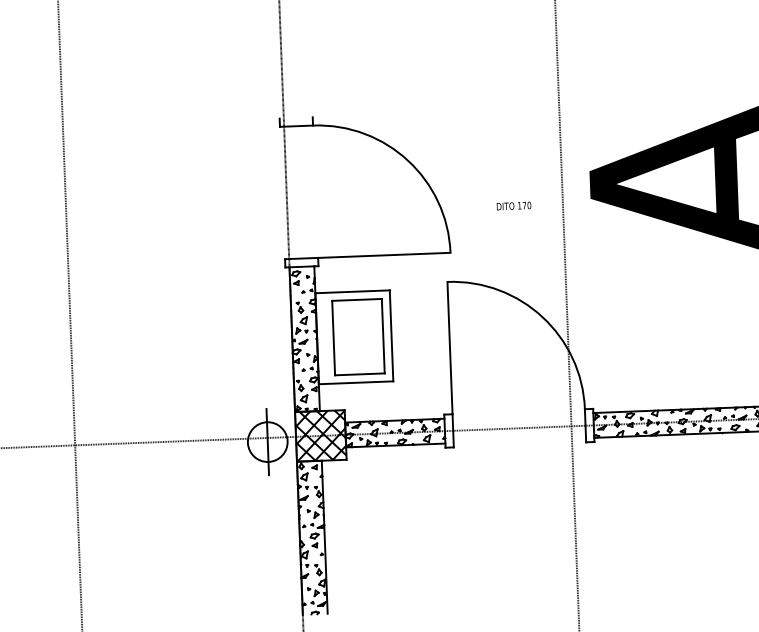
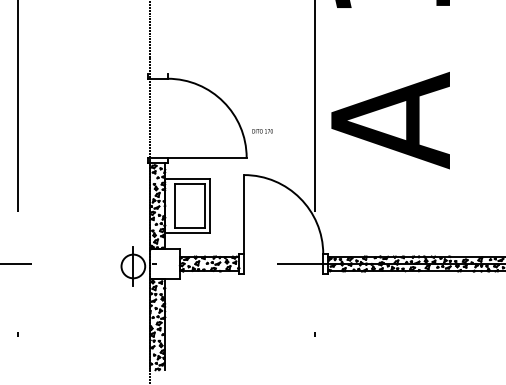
text: (513, 206) -> (262, 131), moved
hatch: (319, 435) -> (164, 263), removed

